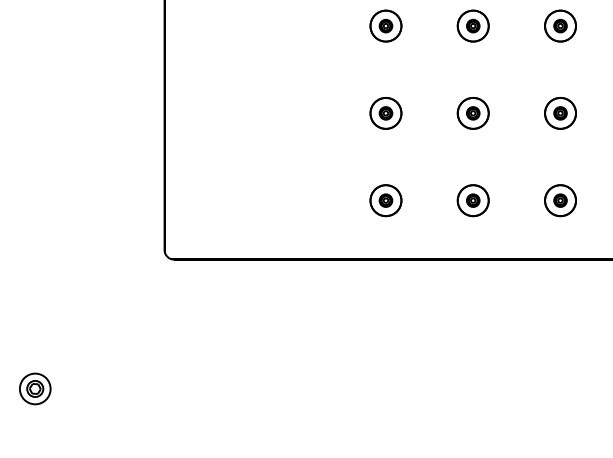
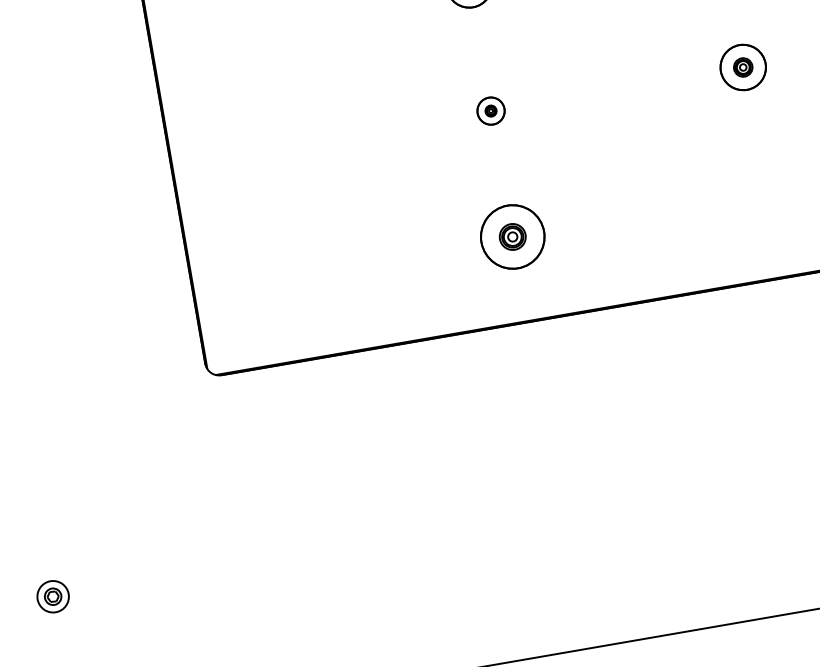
part: (385, 113) -> (490, 111), size x0.6
part: (472, 113) -> (616, 89), removed
part: (385, 200) -> (512, 237), size x1.4
part: (472, 200) -> (637, 215), removed
part: (560, 200) -> (764, 193), removed
part: (35, 388) -> (53, 596), size x0.7

